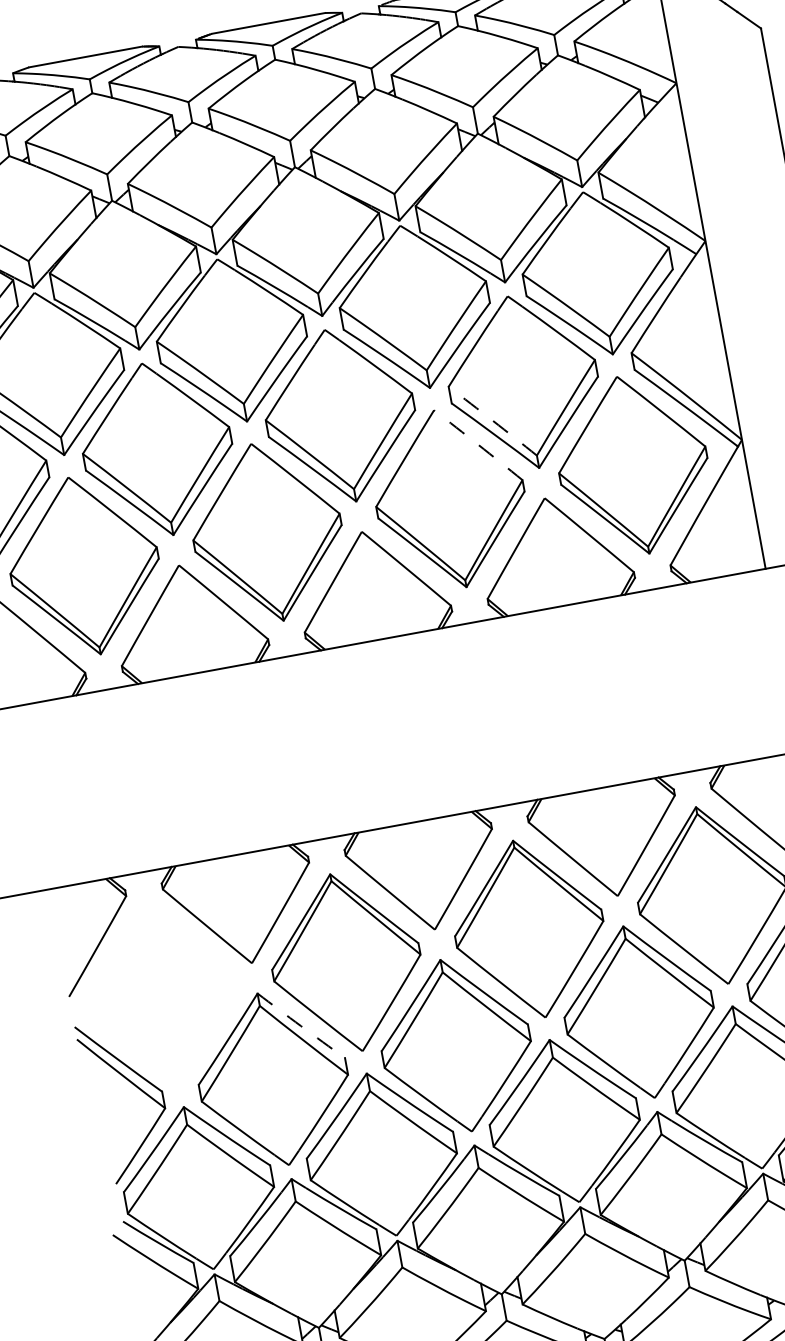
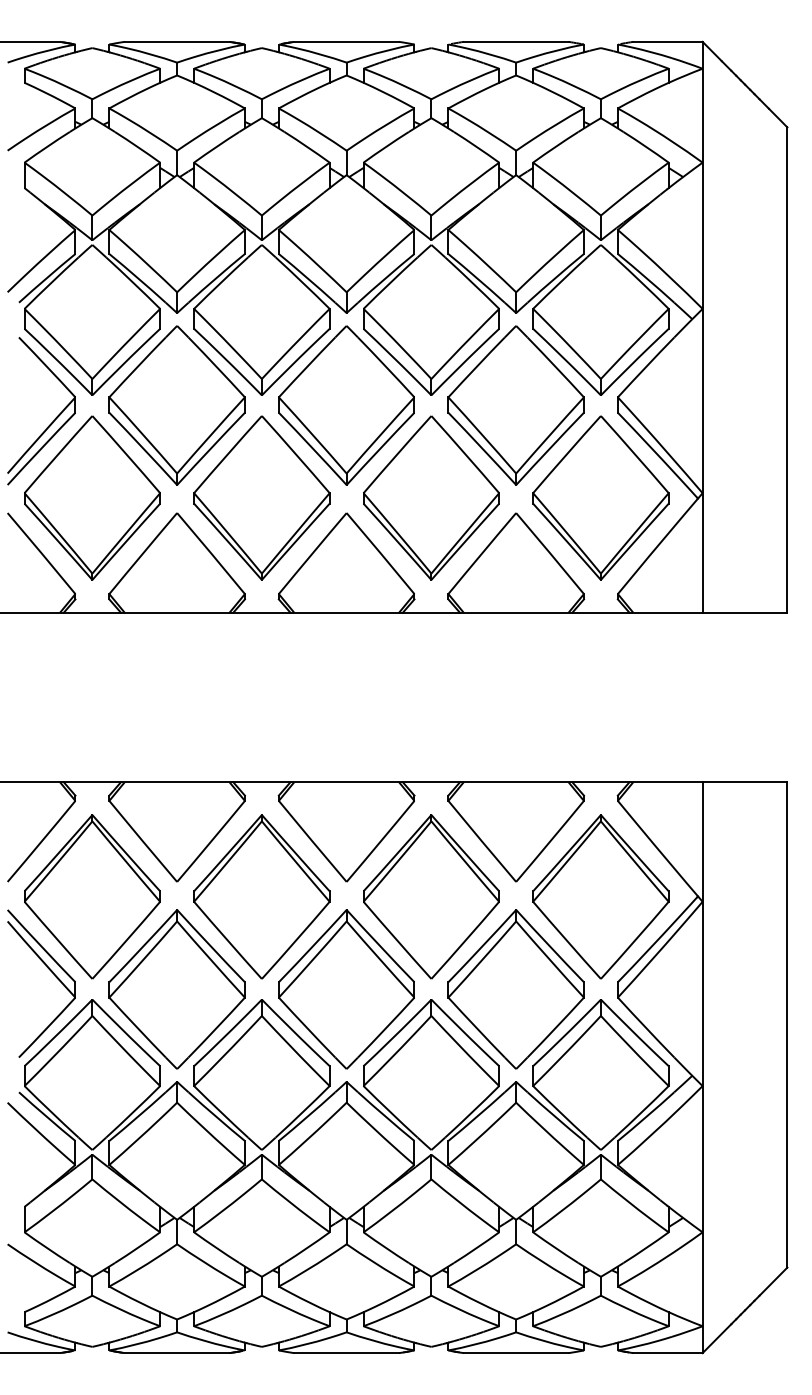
arc: (493, 421) -> (482, 435), dashed -> solid
arc: (478, 445) -> (465, 454), dashed -> solid
part: (163, 995) -> (92, 896), added
arc: (300, 1026) -> (210, 946), dashed -> solid

